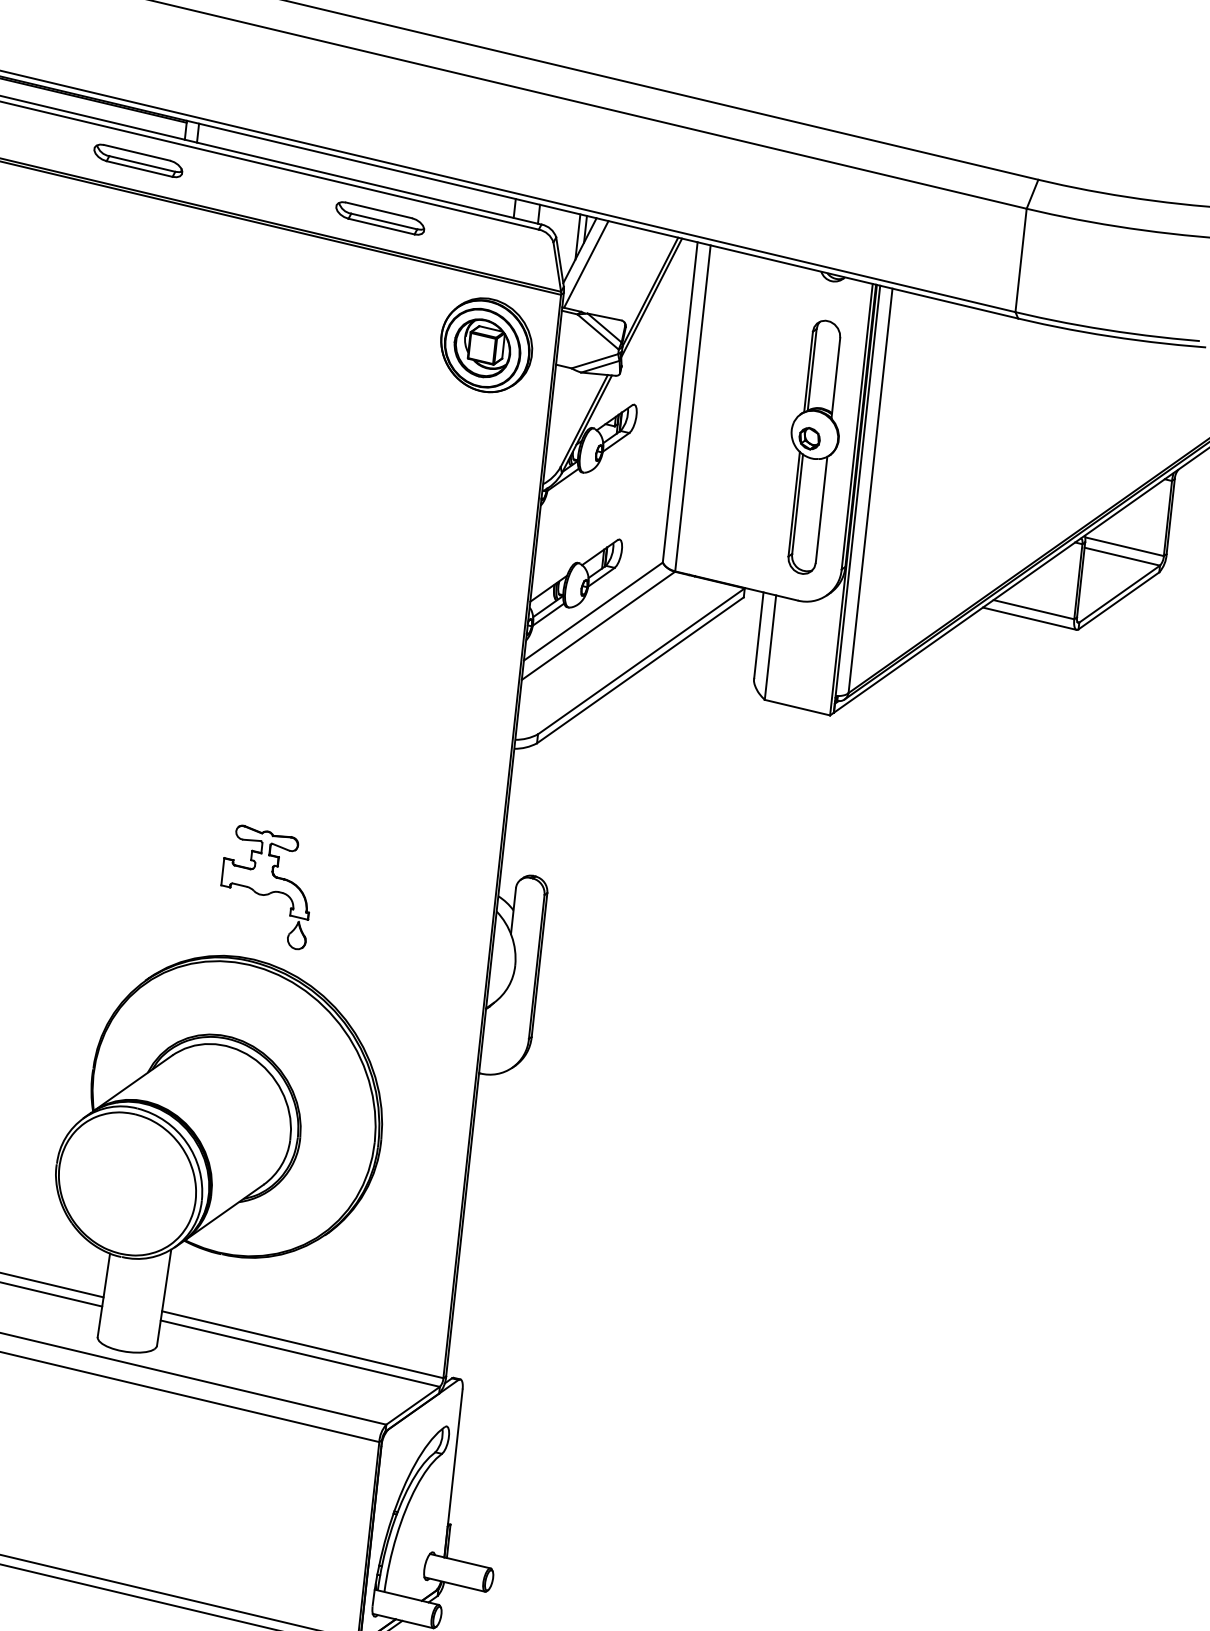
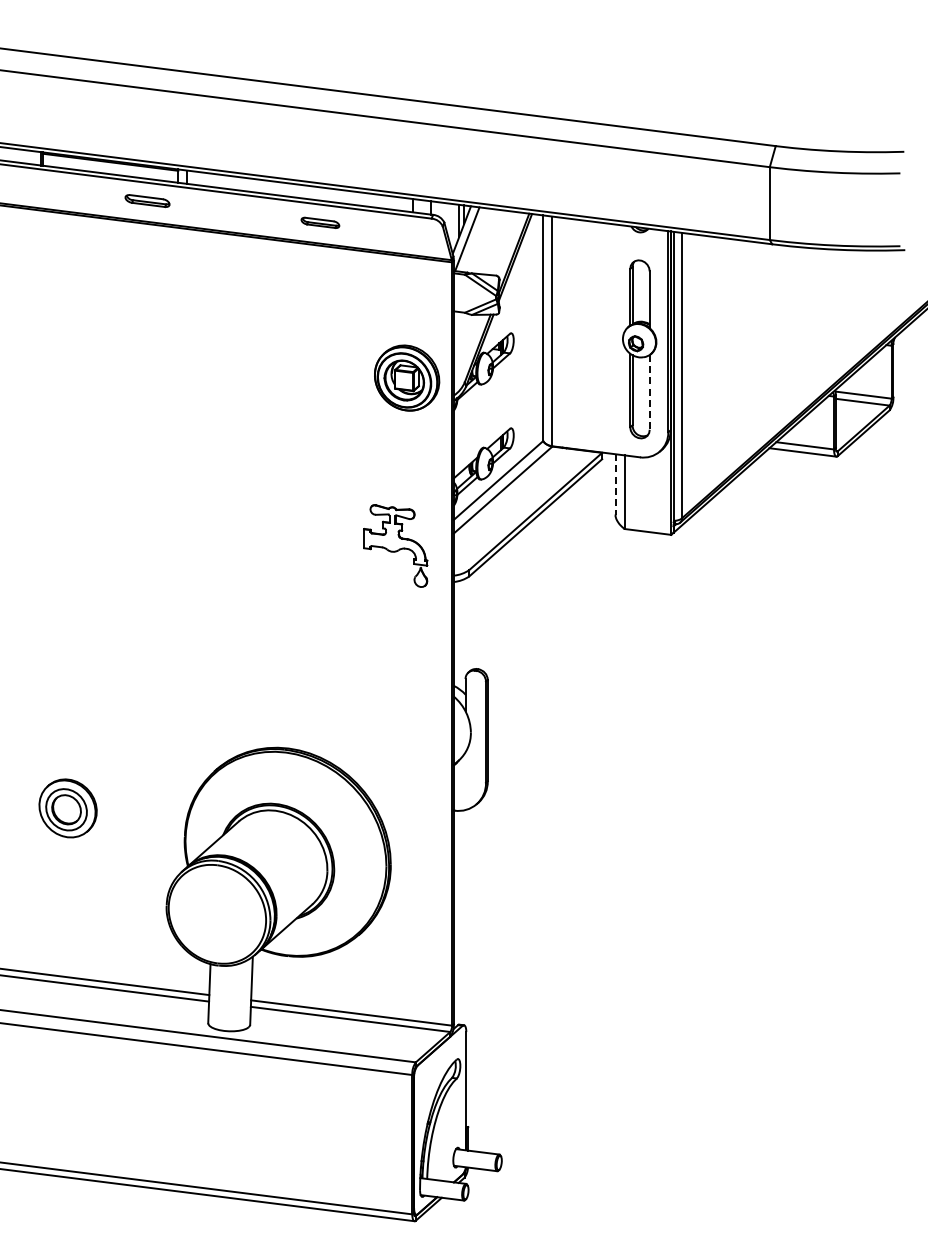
part: (138, 160) -> (147, 200), size x0.7
part: (380, 218) -> (320, 222), size x0.6
part: (487, 344) -> (407, 377), moved
line: (821, 510) -> (649, 392), solid -> dashed
line: (758, 635) -> (615, 484), solid -> dashed
part: (266, 886) -> (395, 545), moved

